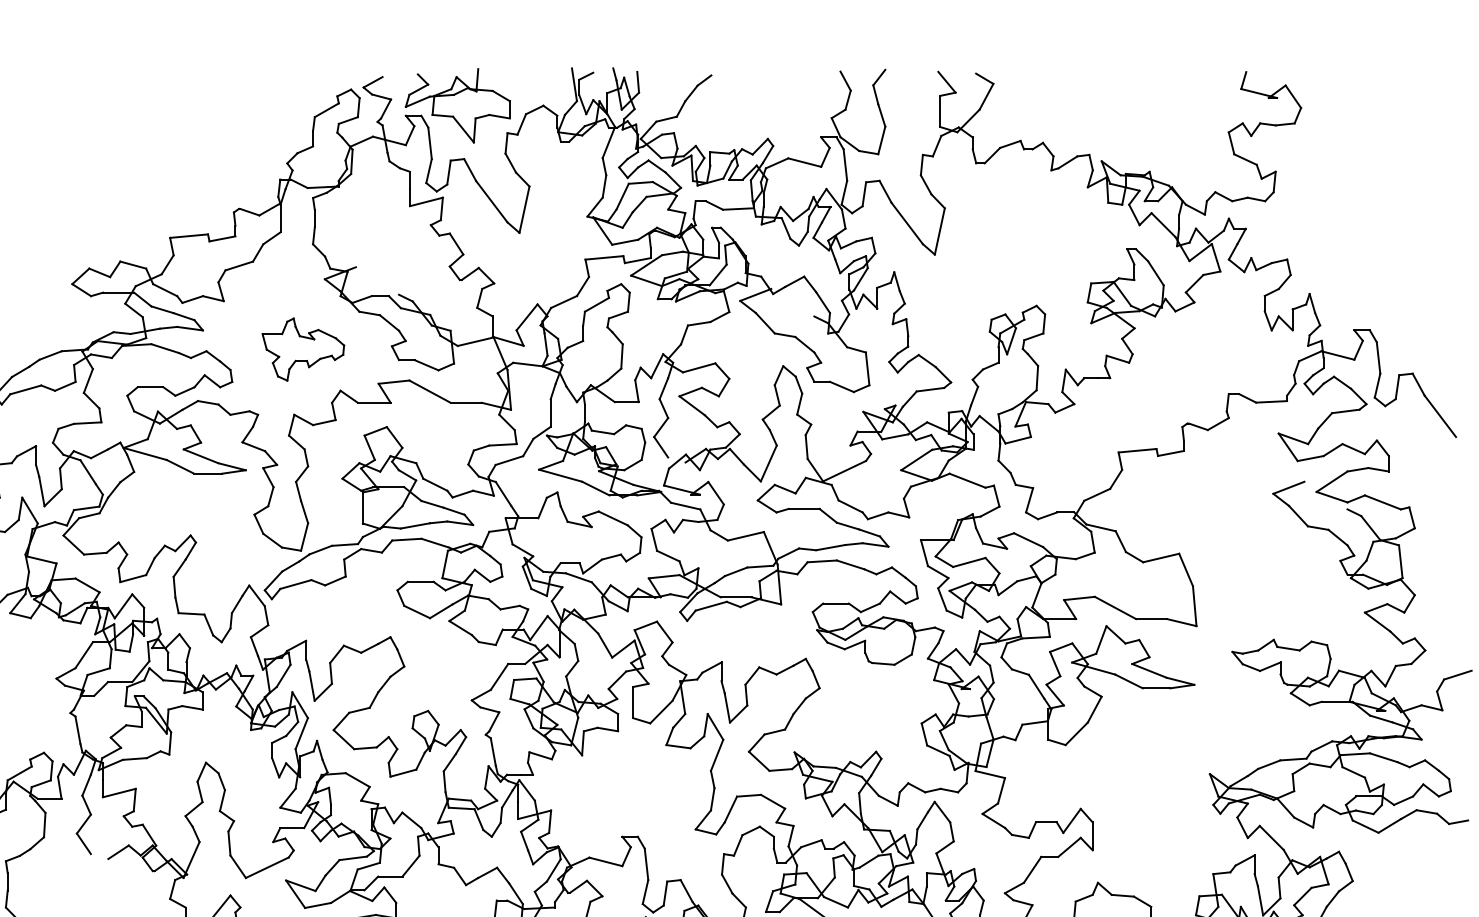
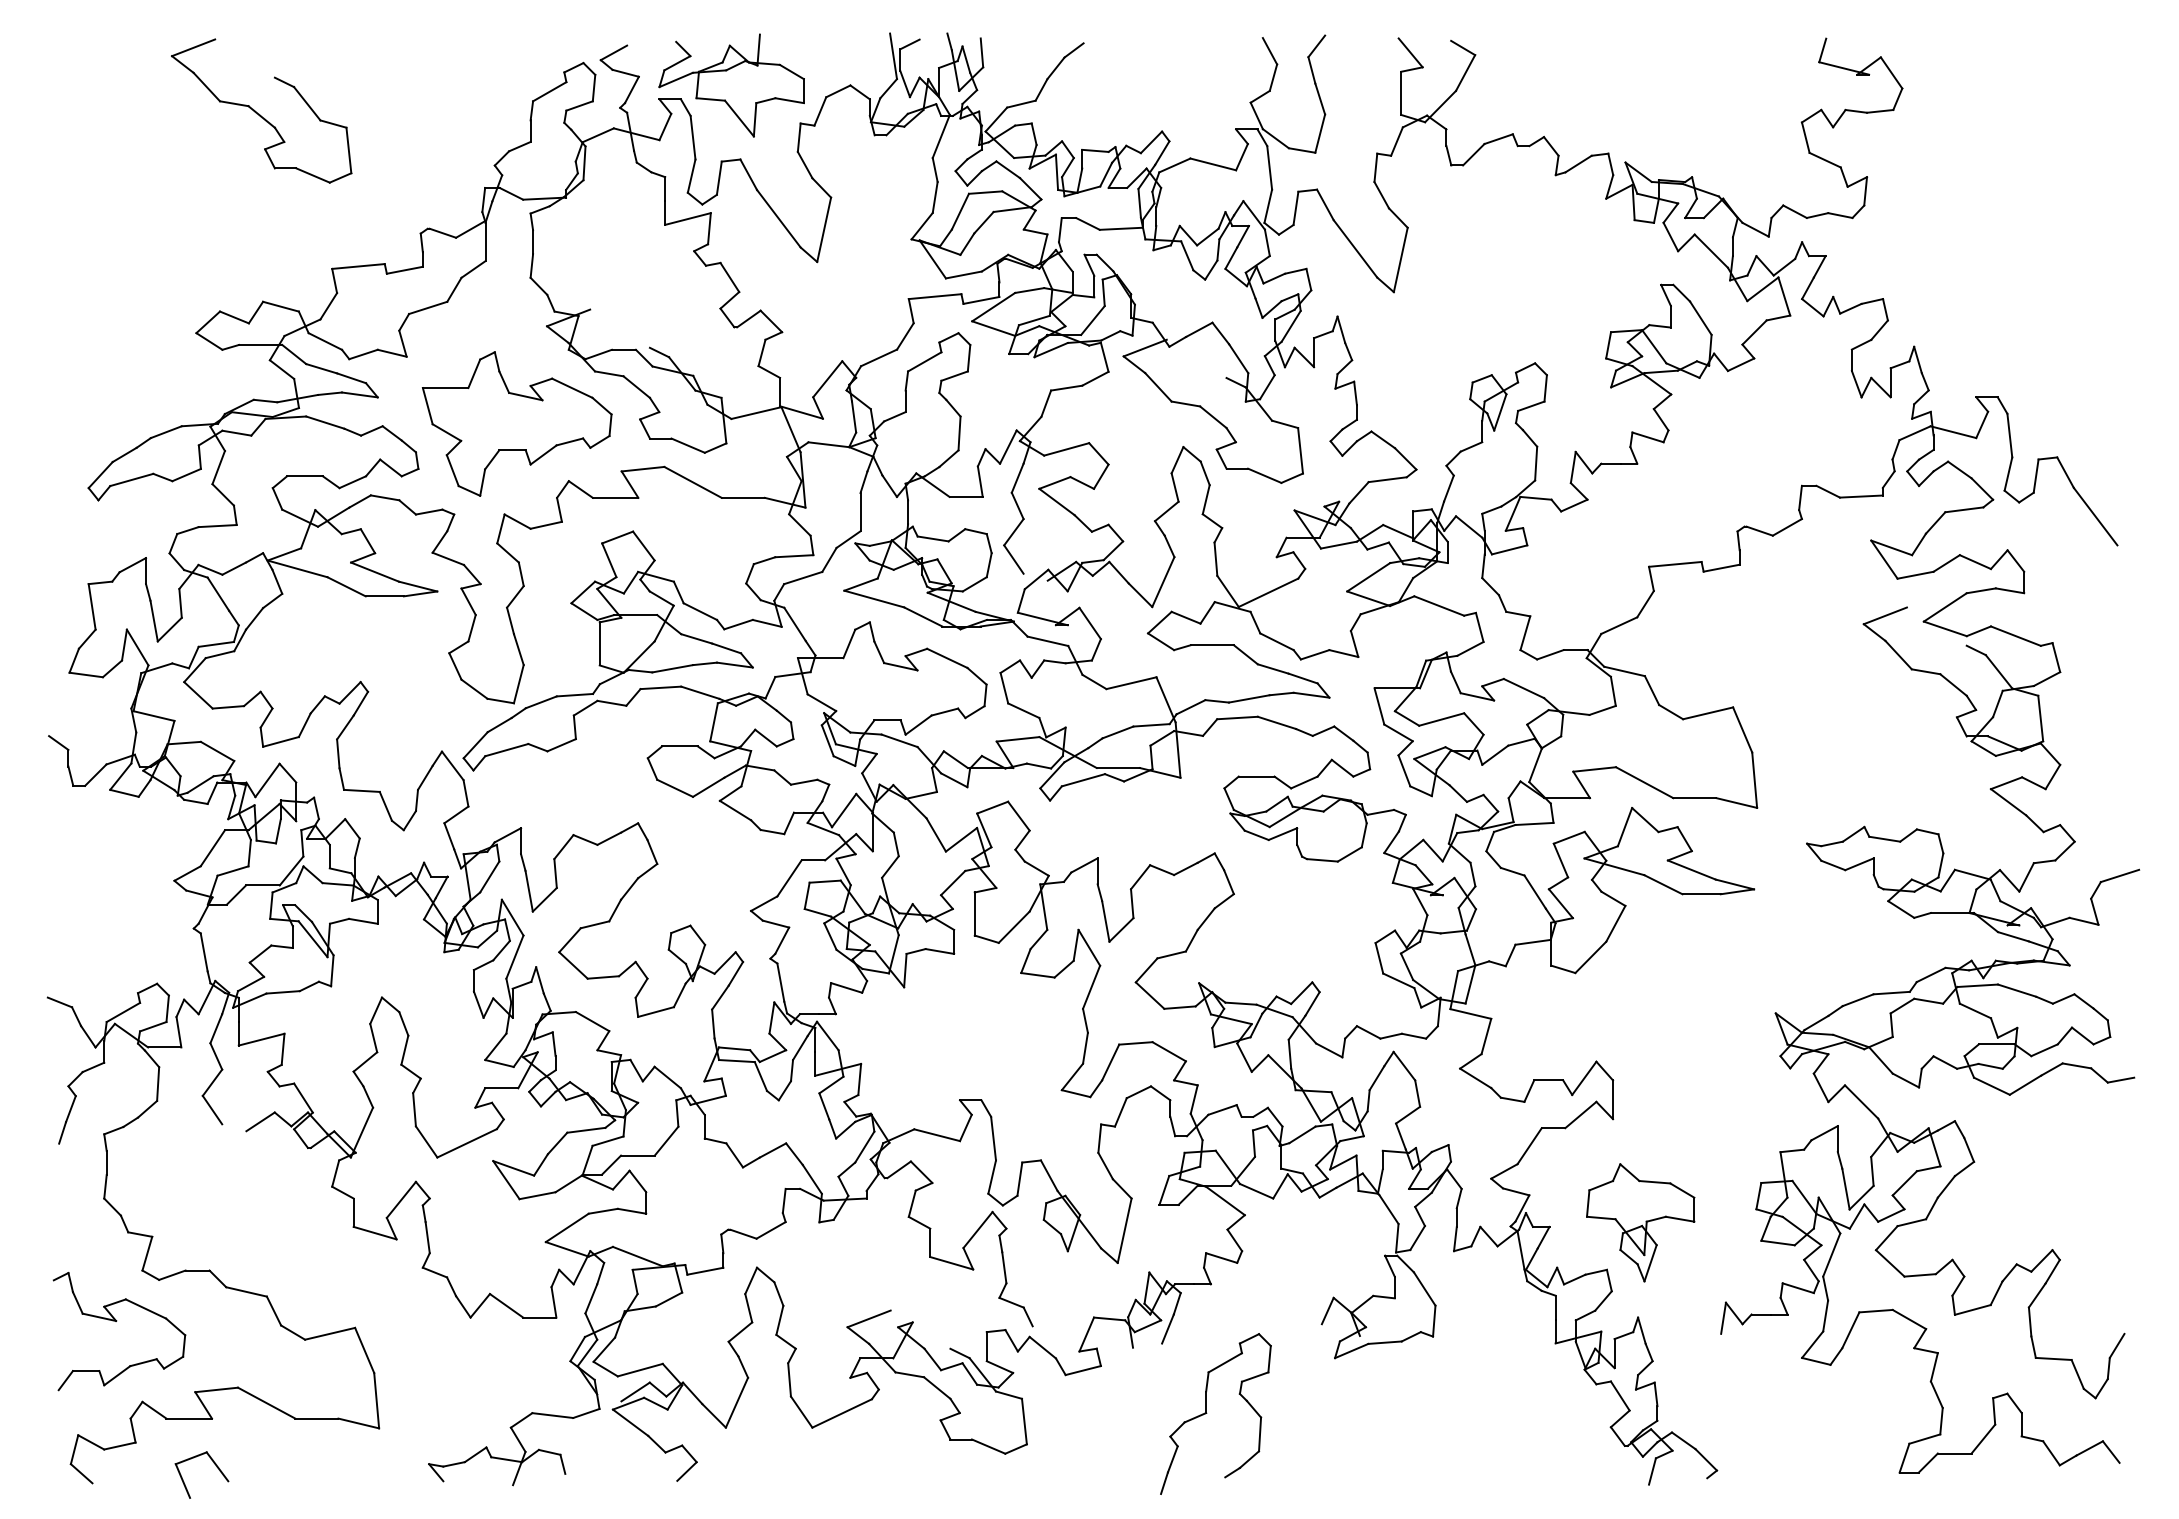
part: (119, 123) -> (261, 110), added
part: (302, 349) -> (516, 423), size x1.67

